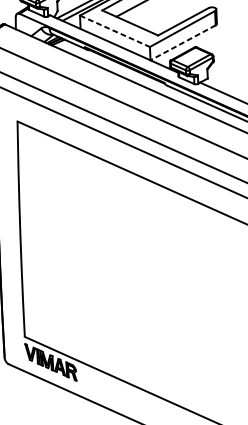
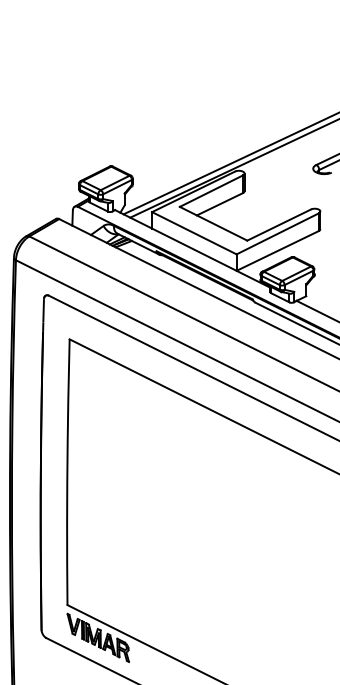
line: (115, 31) -> (194, 233), dashed -> solid
line: (182, 42) -> (277, 250), dashed -> solid

